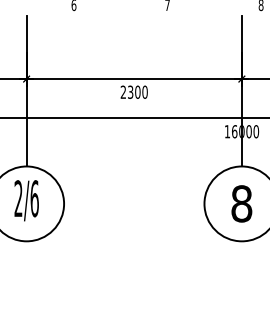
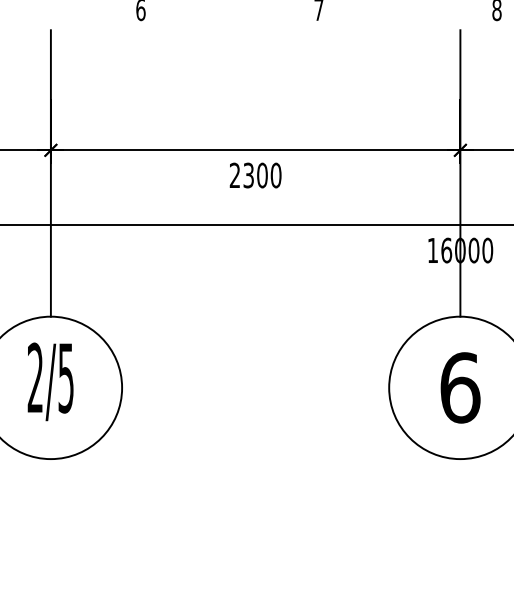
text: (34, 198) -> (65, 377), 2/6 -> 2/5
text: (241, 203) -> (459, 387), 8 -> 6

